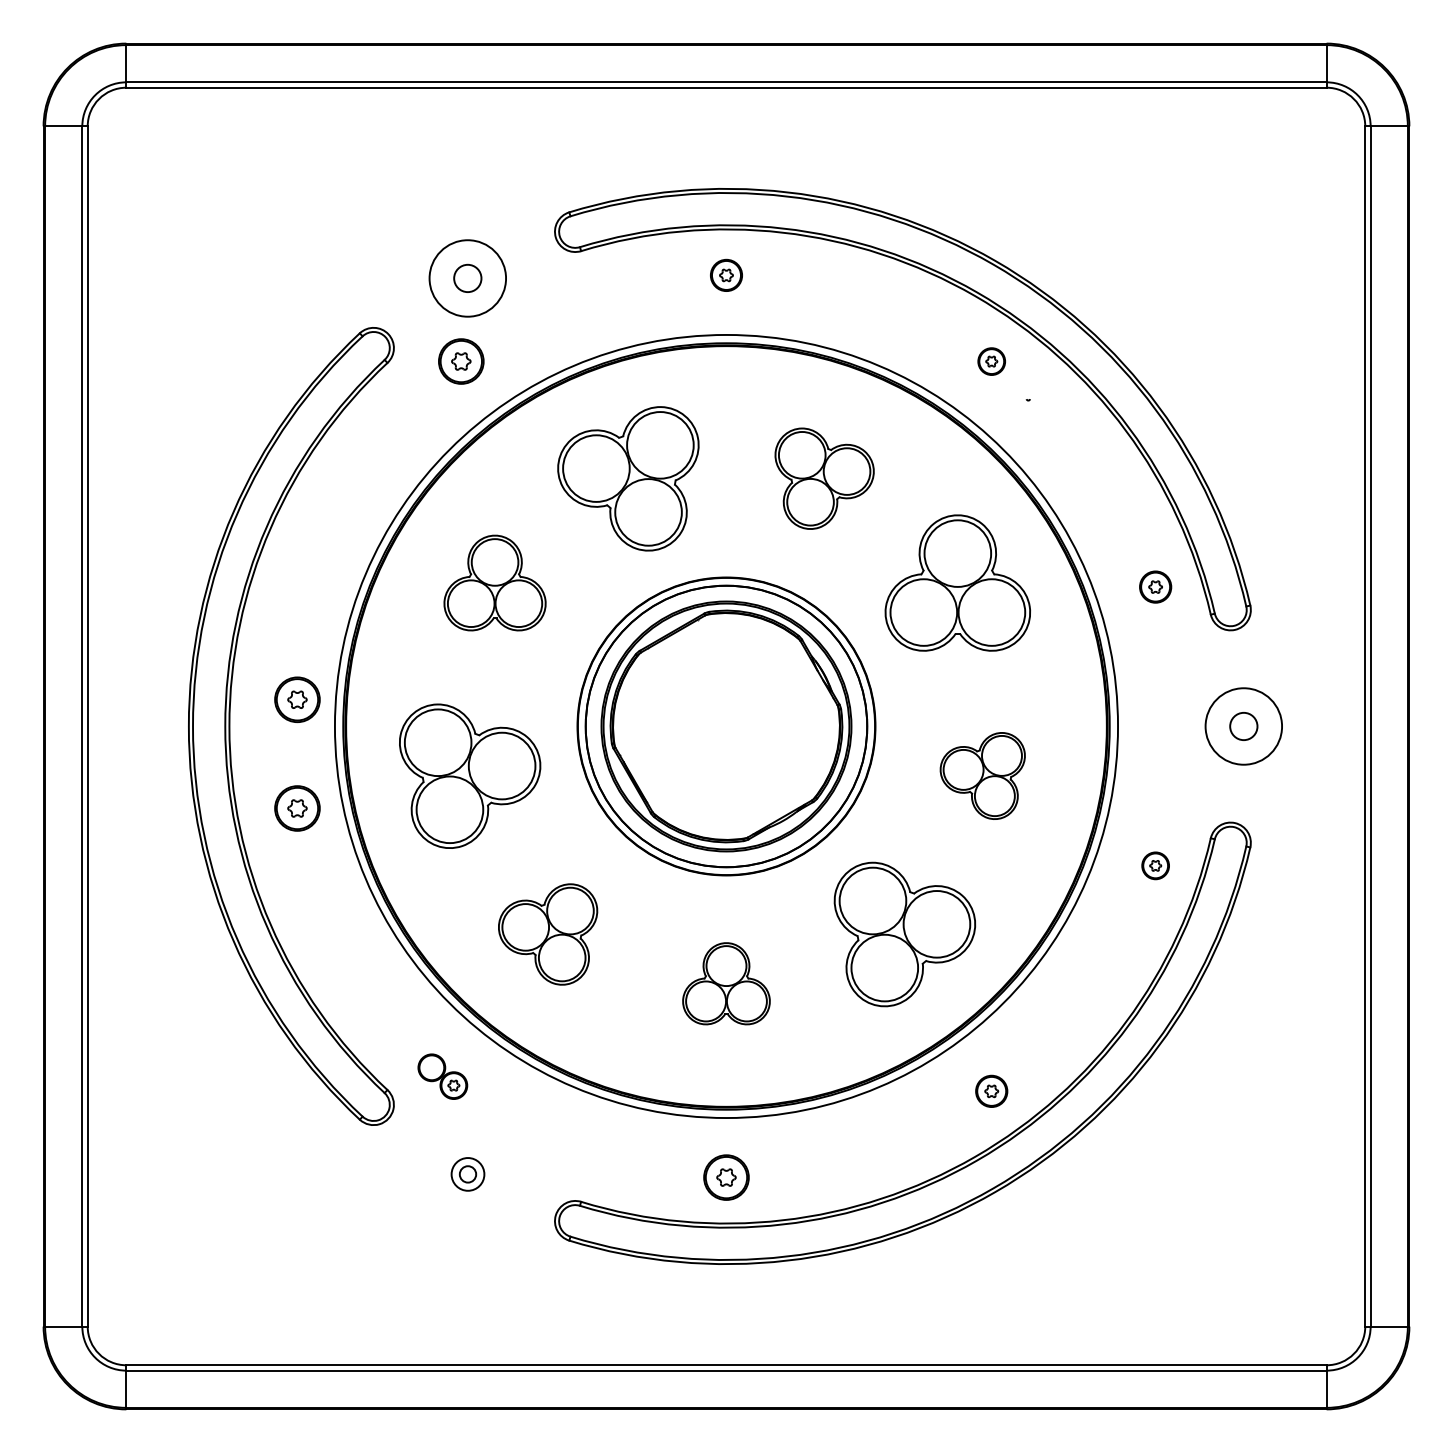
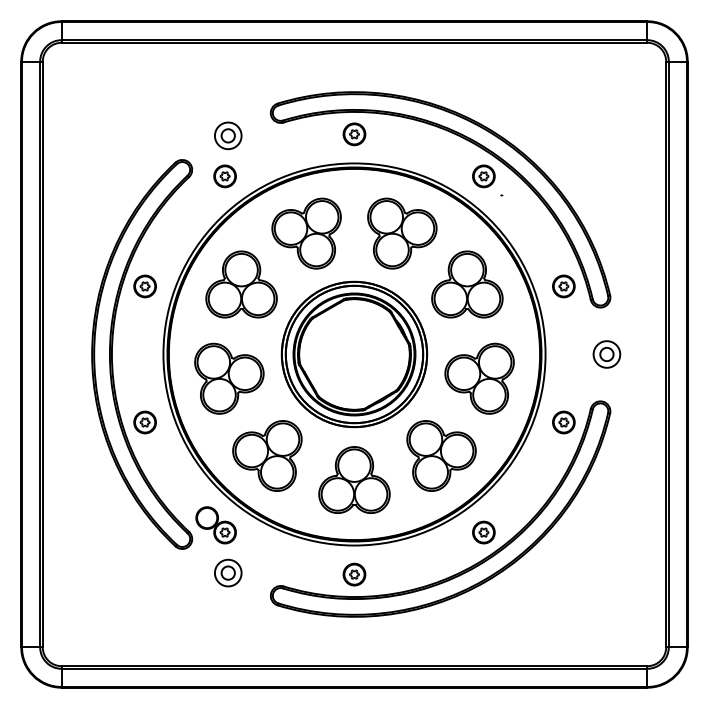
part: (726, 275) -> (354, 134), size x1.43
circle: (466, 277) -> (227, 135), size x0.71
part: (990, 361) -> (483, 176), size x1.67
part: (824, 478) -> (402, 233), size x1.43
part: (494, 583) -> (241, 284), size x1.43
part: (1154, 587) -> (563, 286), size x1.43
part: (296, 699) -> (144, 286), moved
circle: (1242, 726) -> (606, 354), size x0.71
part: (982, 775) -> (479, 378), size x1.67
part: (296, 808) -> (144, 422), moved
part: (1154, 865) -> (563, 422), size x1.67
part: (548, 933) -> (267, 455), size x1.43
part: (726, 982) -> (354, 479), size x1.67
part: (441, 1076) -> (215, 525), size x1.67
part: (990, 1091) -> (483, 532), size x1.43
part: (468, 1173) -> (228, 572), size x1.67

